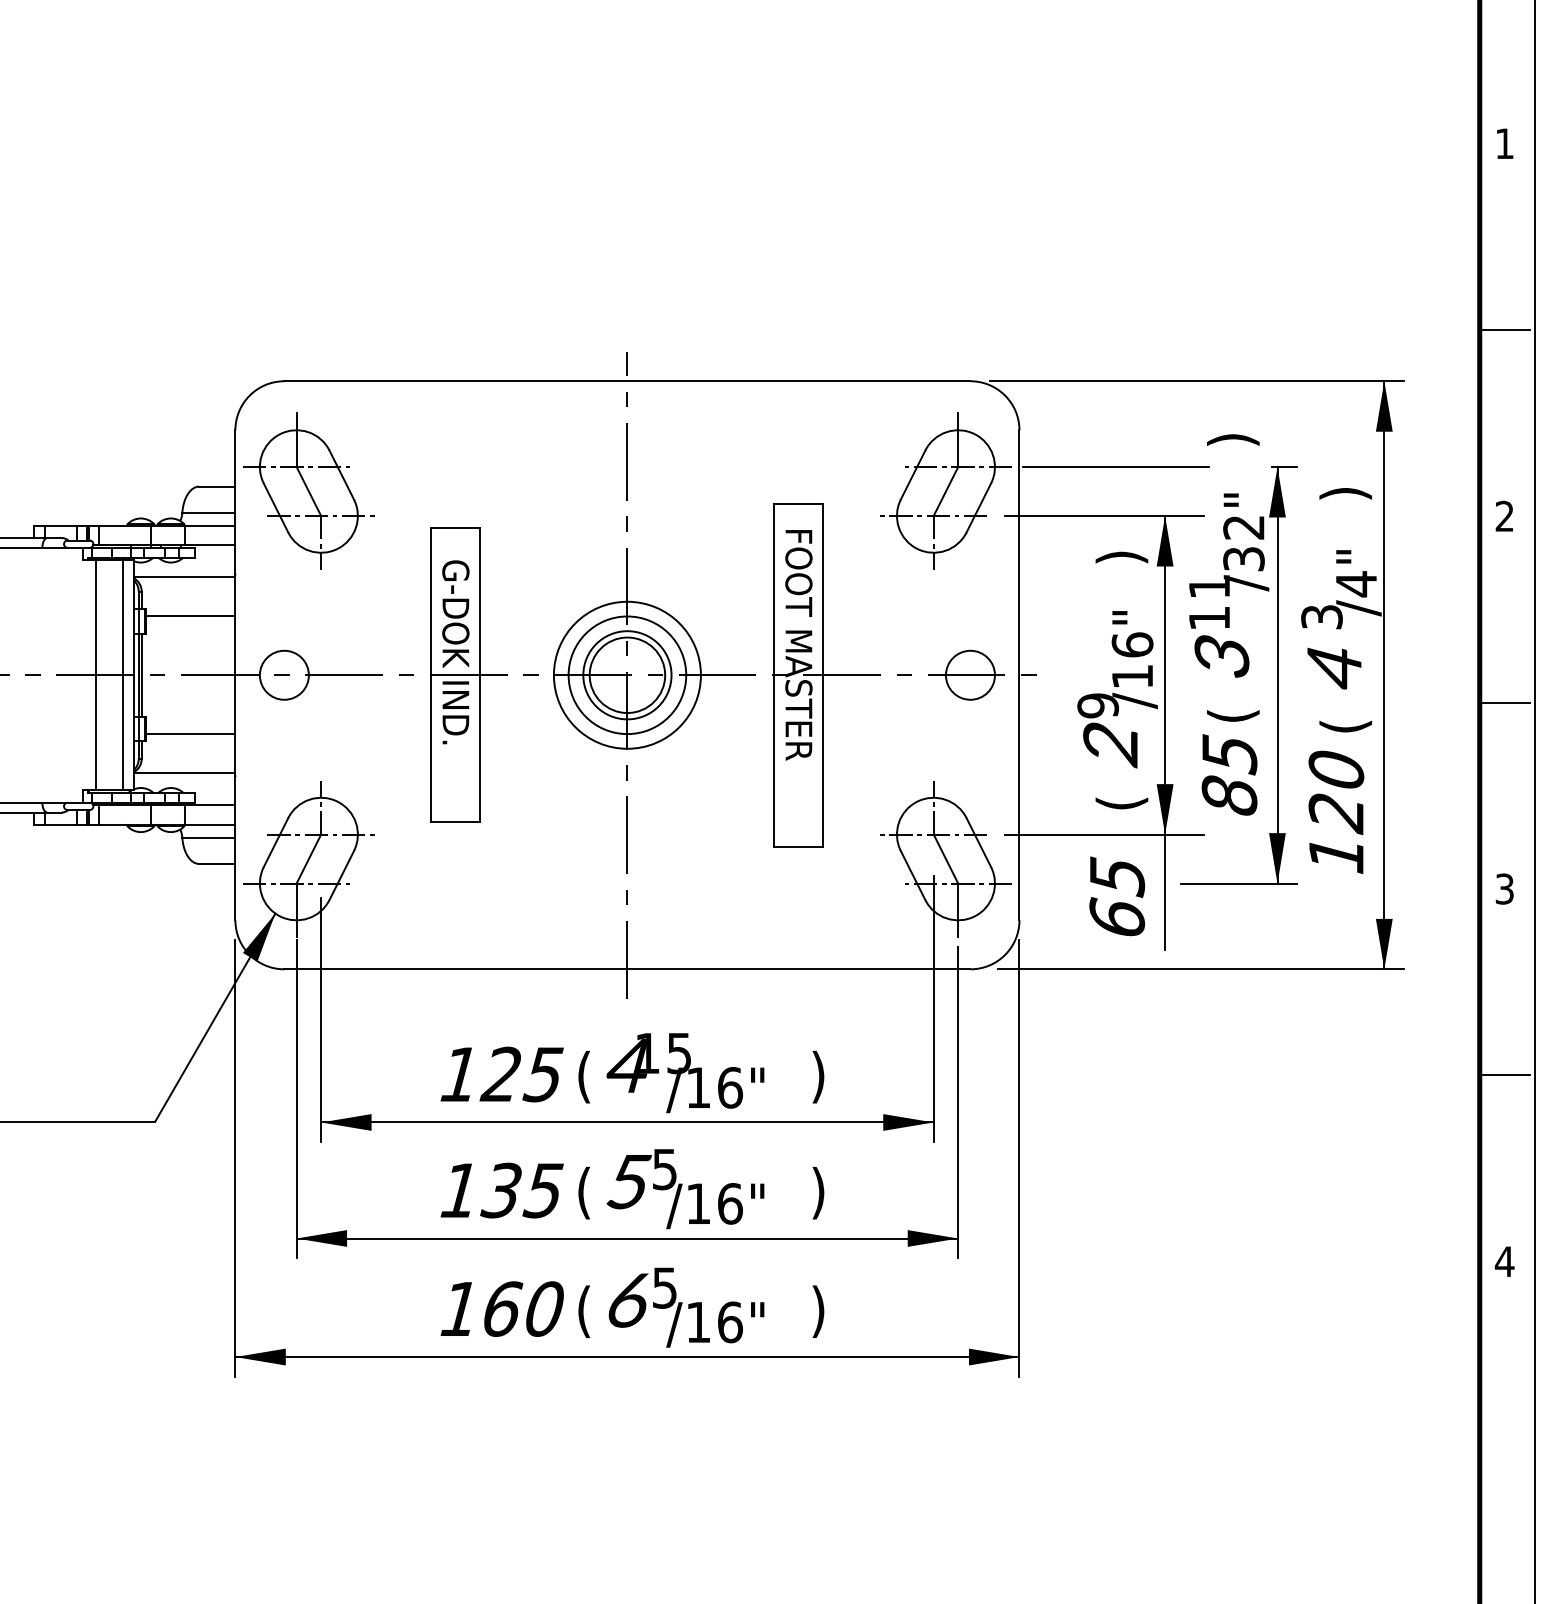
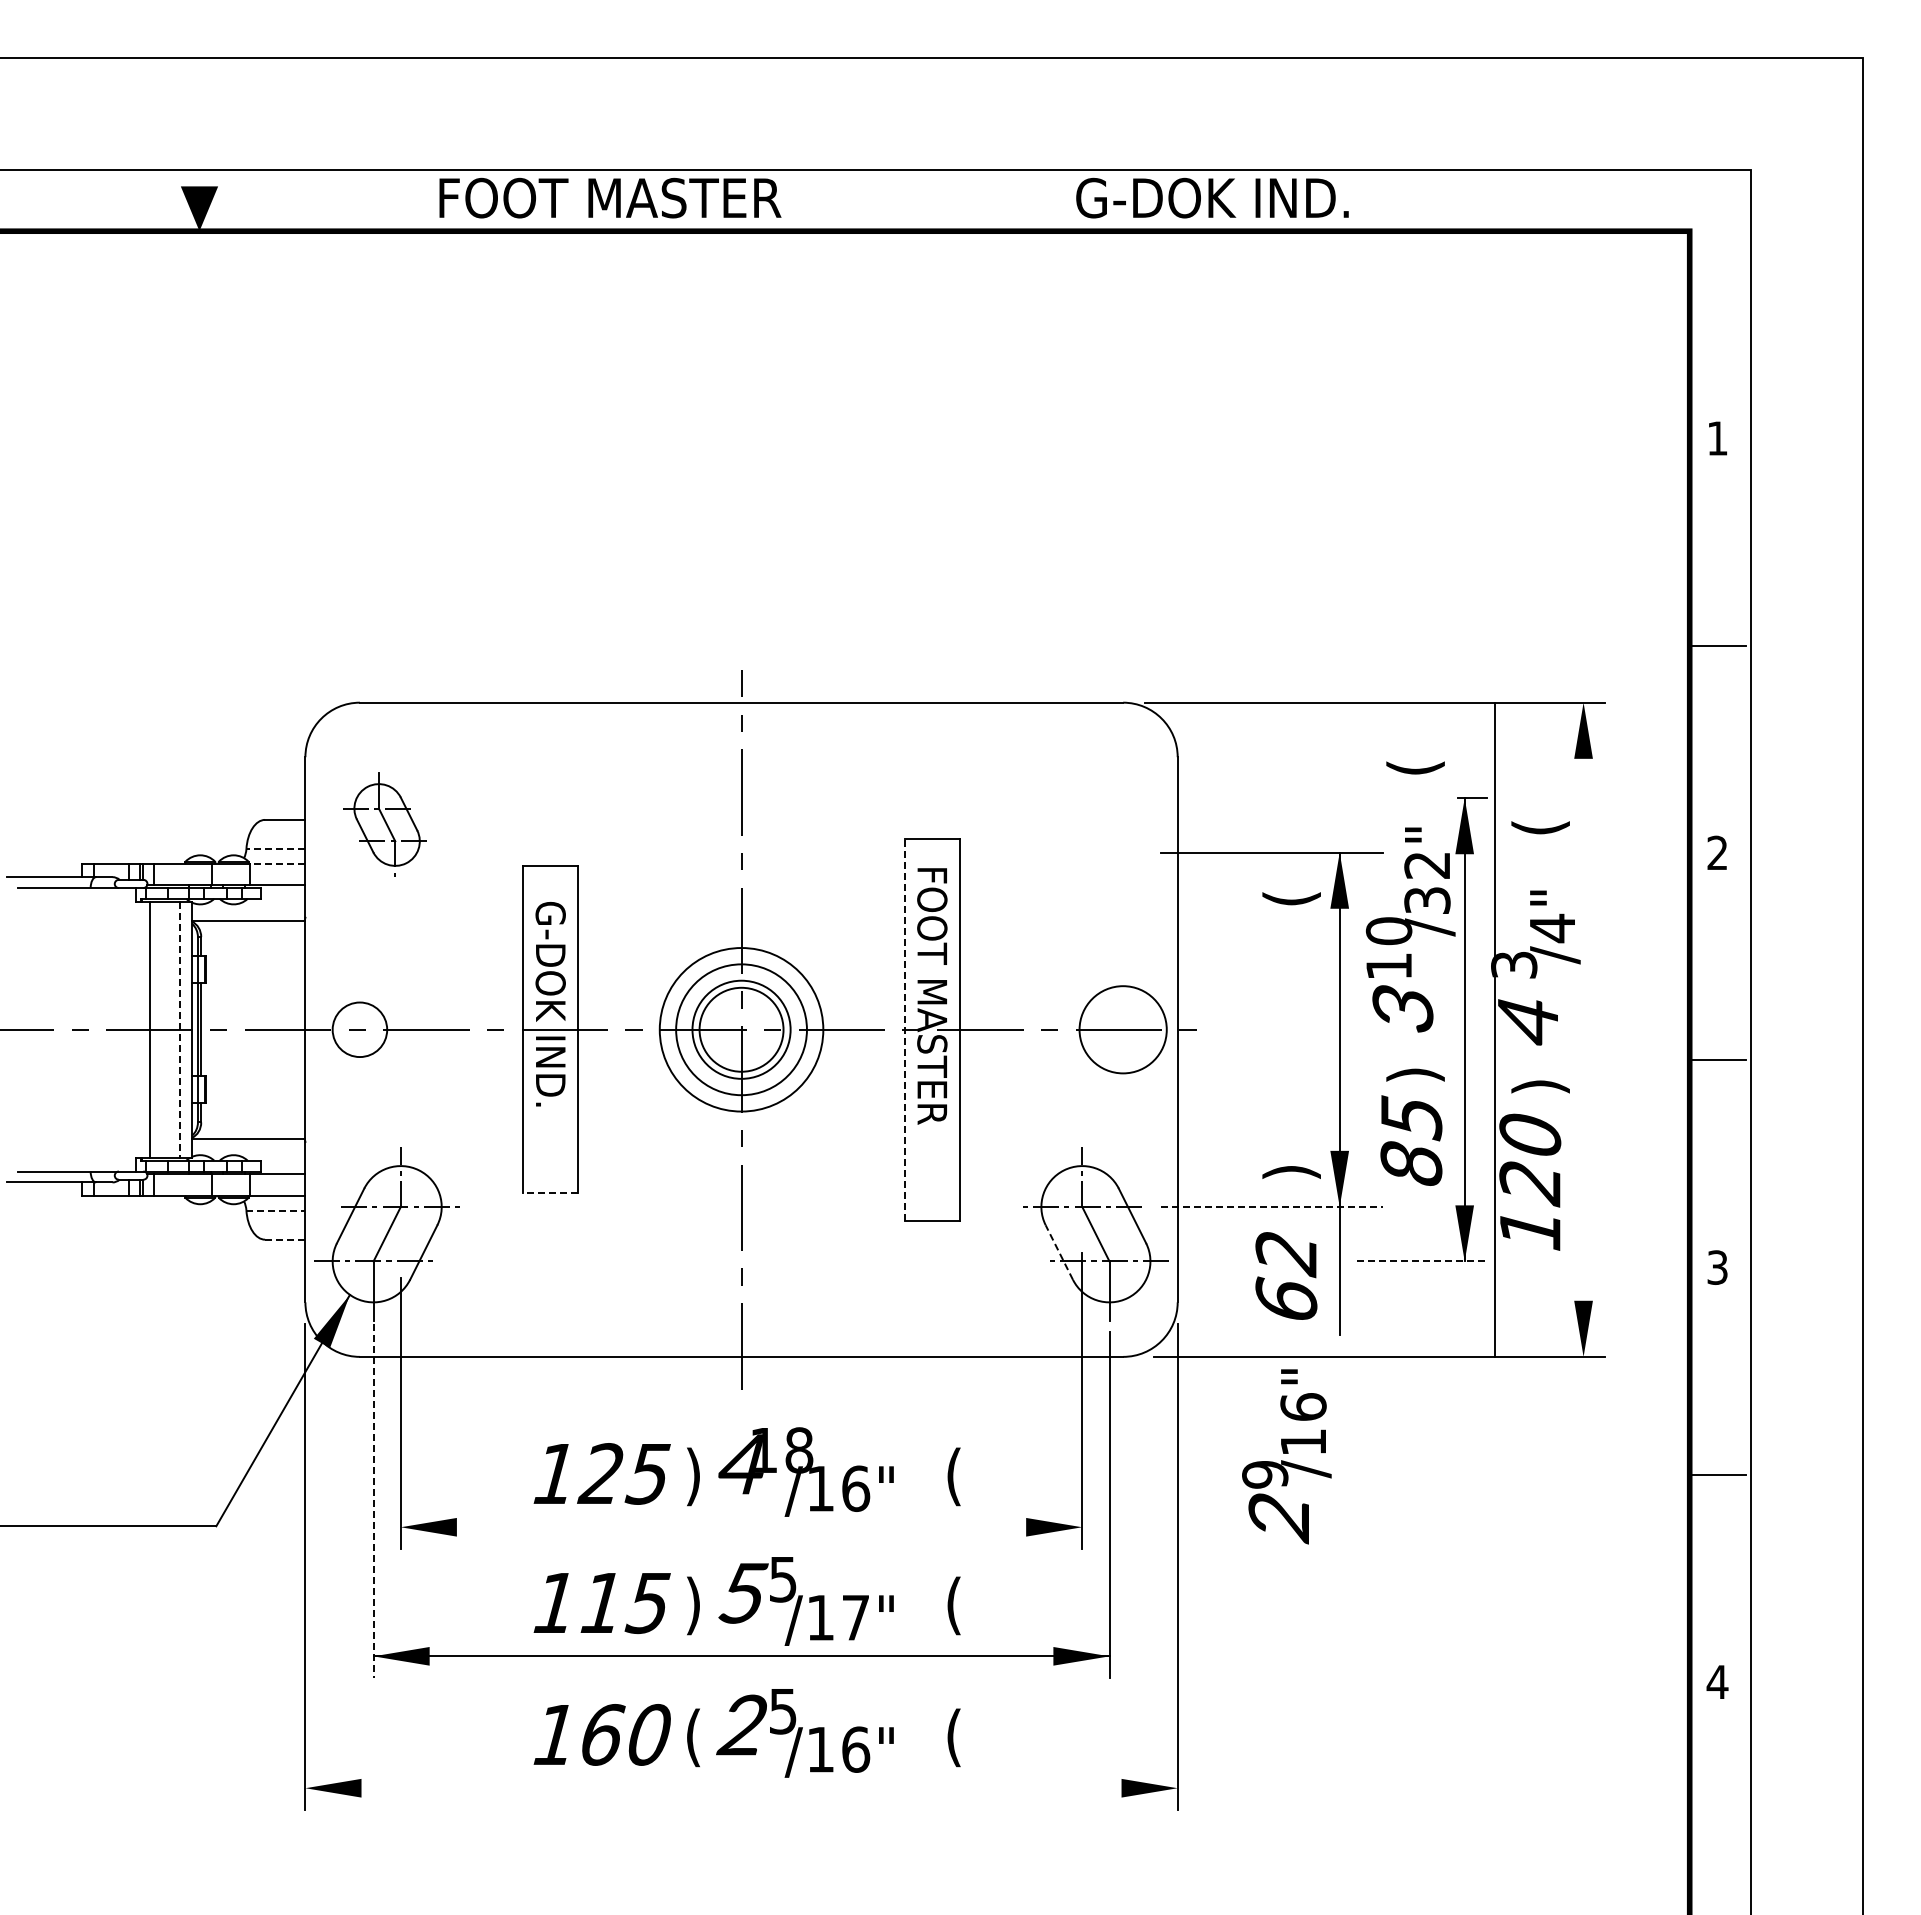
text: (1233, 439) -> (1415, 767), ) -> (
line: (1115, 467) -> (1284, 798), removed
part: (308, 490) -> (386, 824), size x0.6
part: (945, 490) -> (1095, 824), removed
text: (1345, 493) -> (1540, 827), ) -> (
line: (208, 513) -> (275, 849), solid -> dashed
line: (210, 525) -> (277, 863), solid -> dashed
text: (1121, 557) -> (1291, 898), ) -> (
text: (1208, 586) -> (1388, 931), 11 -> 10
line: (190, 616) -> (255, 964), removed
line: (122, 675) -> (179, 1030), solid -> dashed
line: (774, 675) -> (905, 1029), solid -> dashed
circle: (969, 675) -> (1122, 1029), size x1.6
line: (1384, 675) -> (1494, 1029), moved
text: (1117, 689) -> (1286, 1456), moved
text: (1233, 715) -> (1415, 1074), ( -> )
text: (1345, 726) -> (1540, 1086), ( -> )
line: (190, 734) -> (255, 1095), removed
text: (1121, 802) -> (1291, 1171), ( -> )
line: (455, 822) -> (550, 1193), solid -> dashed
line: (1104, 834) -> (1272, 1206), solid -> dashed
line: (209, 837) -> (276, 1210), solid -> dashed
line: (217, 863) -> (285, 1239), solid -> dashed
line: (913, 875) -> (1059, 1252), solid -> dashed
text: (1117, 877) -> (1286, 1254), 65 -> 62
line: (1238, 883) -> (1421, 1261), solid -> dashed
text: (679, 1053) -> (799, 1450), 15 -> 18
text: (584, 1076) -> (693, 1476), ( -> )
text: (817, 1076) -> (953, 1476), ) -> (
line: (296, 1099) -> (373, 1501), solid -> dashed
line: (627, 1122) -> (741, 1527), removed
text: (500, 1190) -> (600, 1603), 135 -> 115
text: (584, 1192) -> (693, 1605), ( -> )
text: (817, 1192) -> (953, 1605), ) -> (
text: (730, 1203) -> (856, 1617), /16" -> /17"
text: (627, 1299) -> (741, 1724), 6 -> 2
text: (817, 1311) -> (953, 1737), ) -> (
line: (627, 1357) -> (741, 1788), removed

